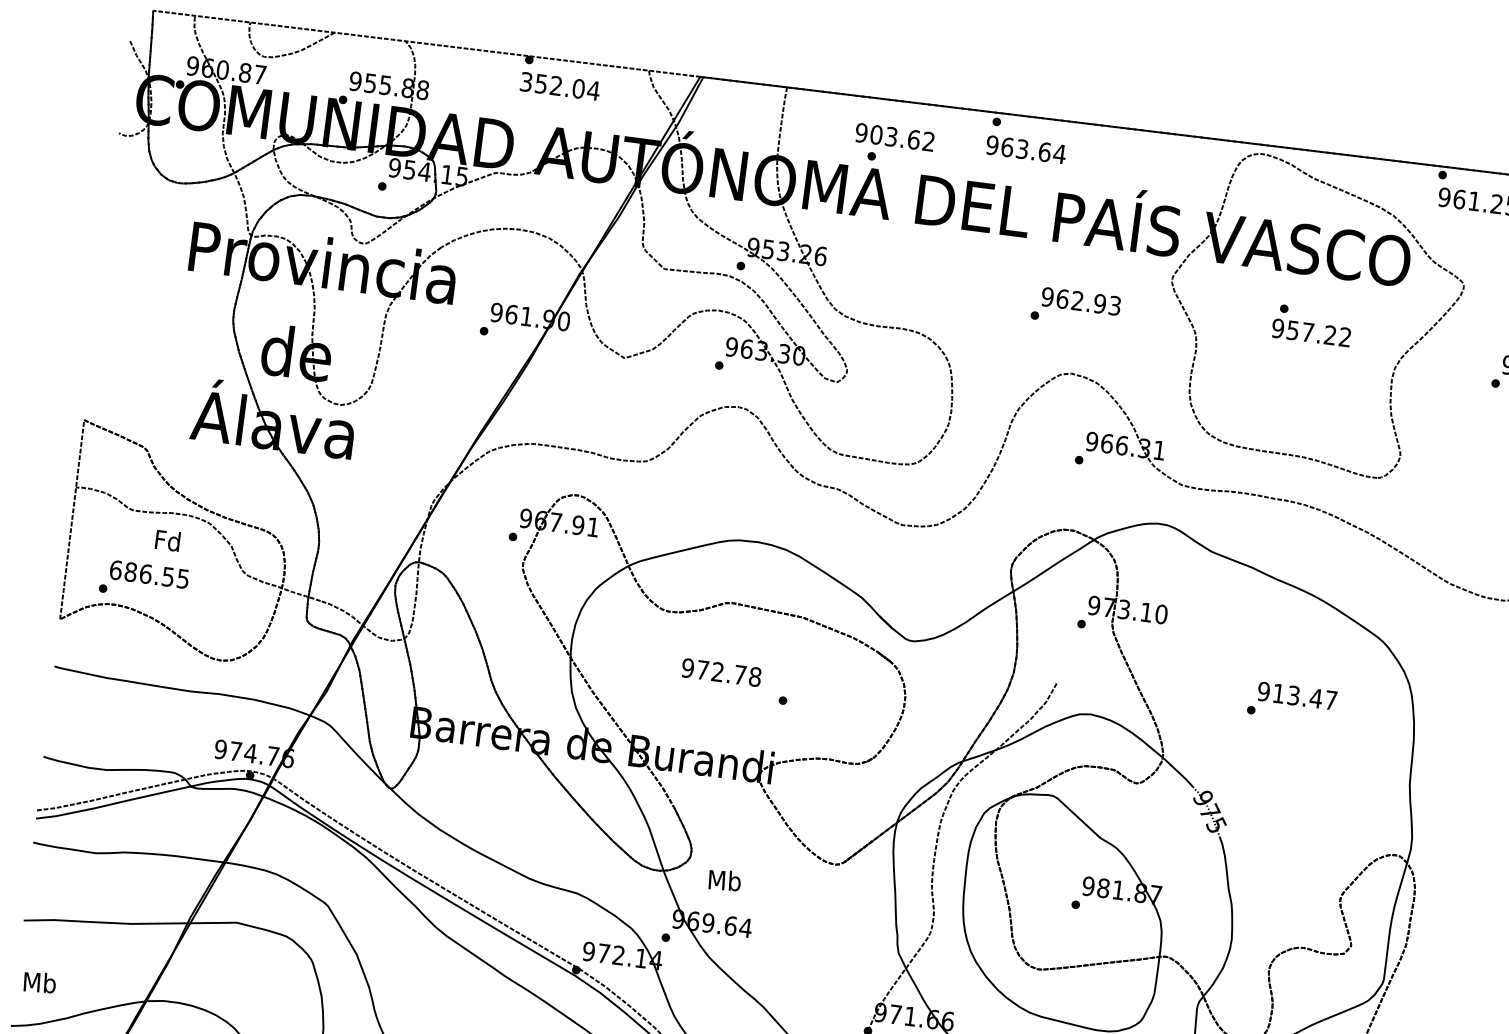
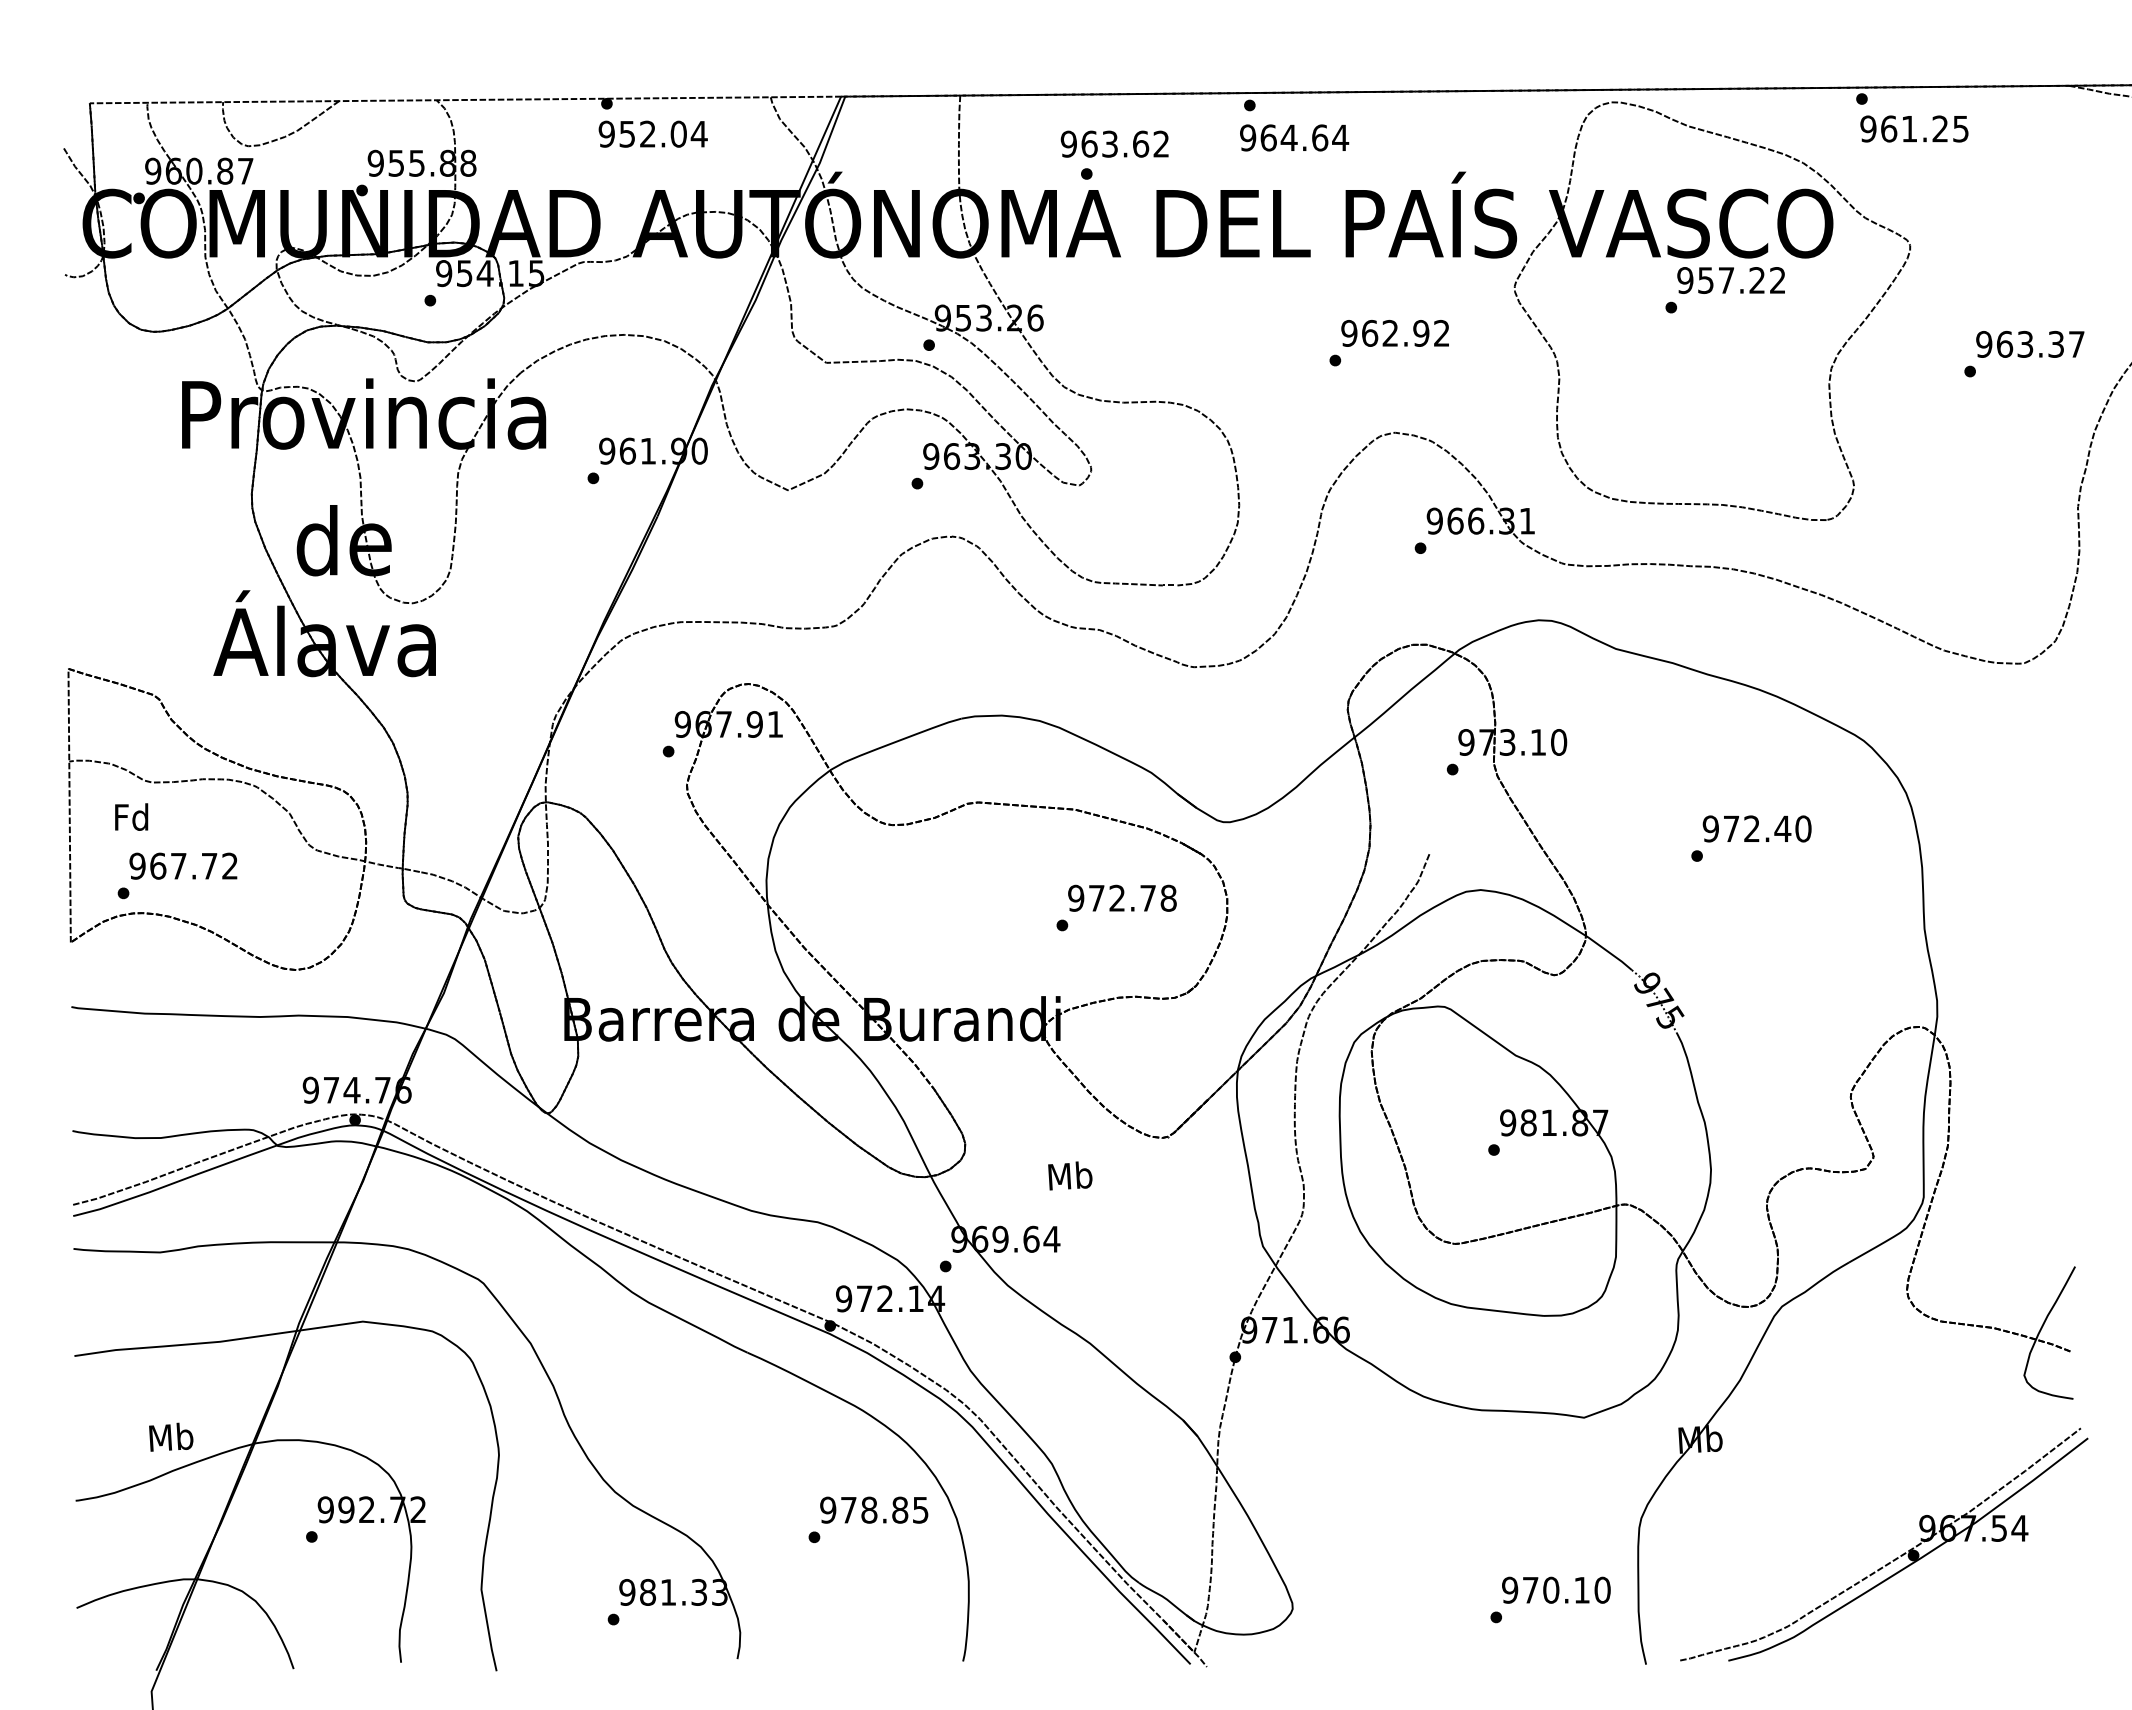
text: (526, 81) -> (606, 133), 352.04 -> 952.04
text: (876, 134) -> (1089, 143), 903.62 -> 963.62
text: (1021, 148) -> (1288, 137), 963.64 -> 964.64
text: (1114, 305) -> (1441, 333), 962.93 -> 962.92
text: (1310, 332) -> (1730, 280), moved
text: (167, 540) -> (131, 816), moved
text: (149, 574) -> (183, 865), 686.55 -> 967.72
text: (721, 672) -> (1122, 897), moved
text: (1305, 696) -> (1767, 828), 913.47 -> 972.40
text: (724, 880) -> (1070, 1175), moved
text: (40, 982) -> (171, 1436), moved

